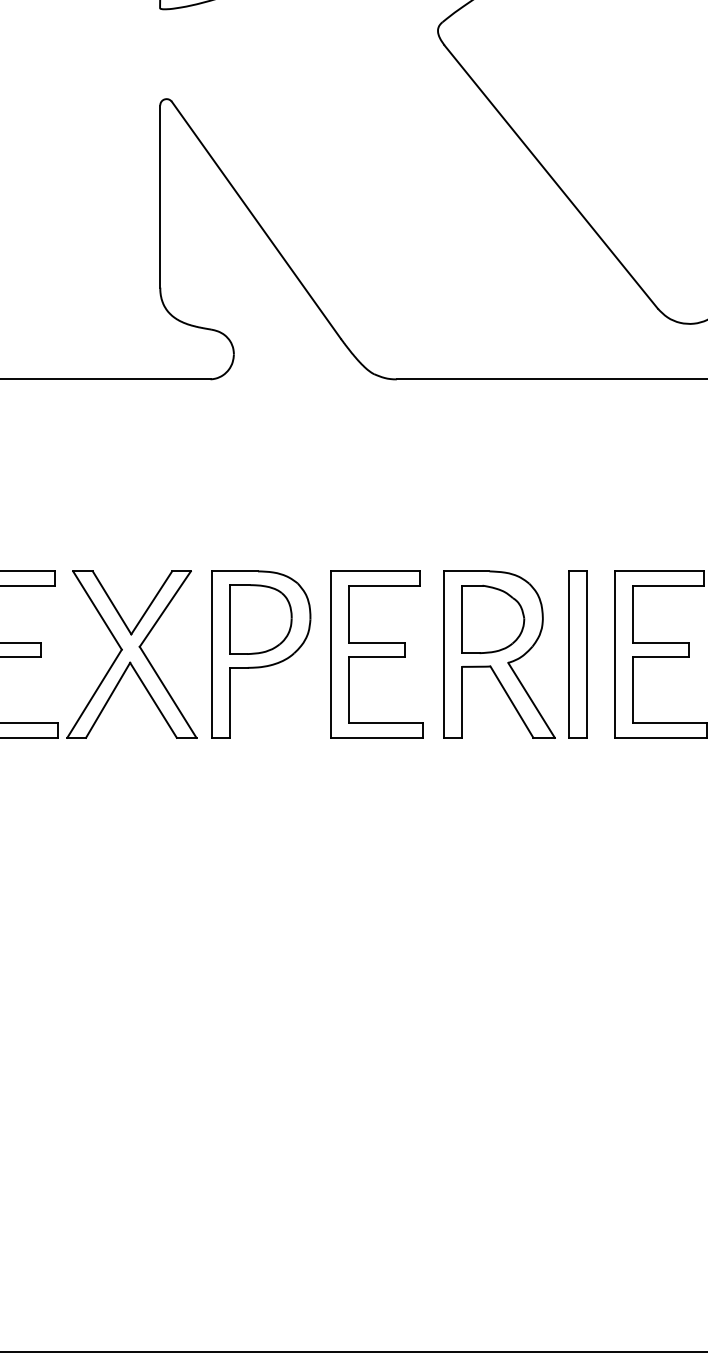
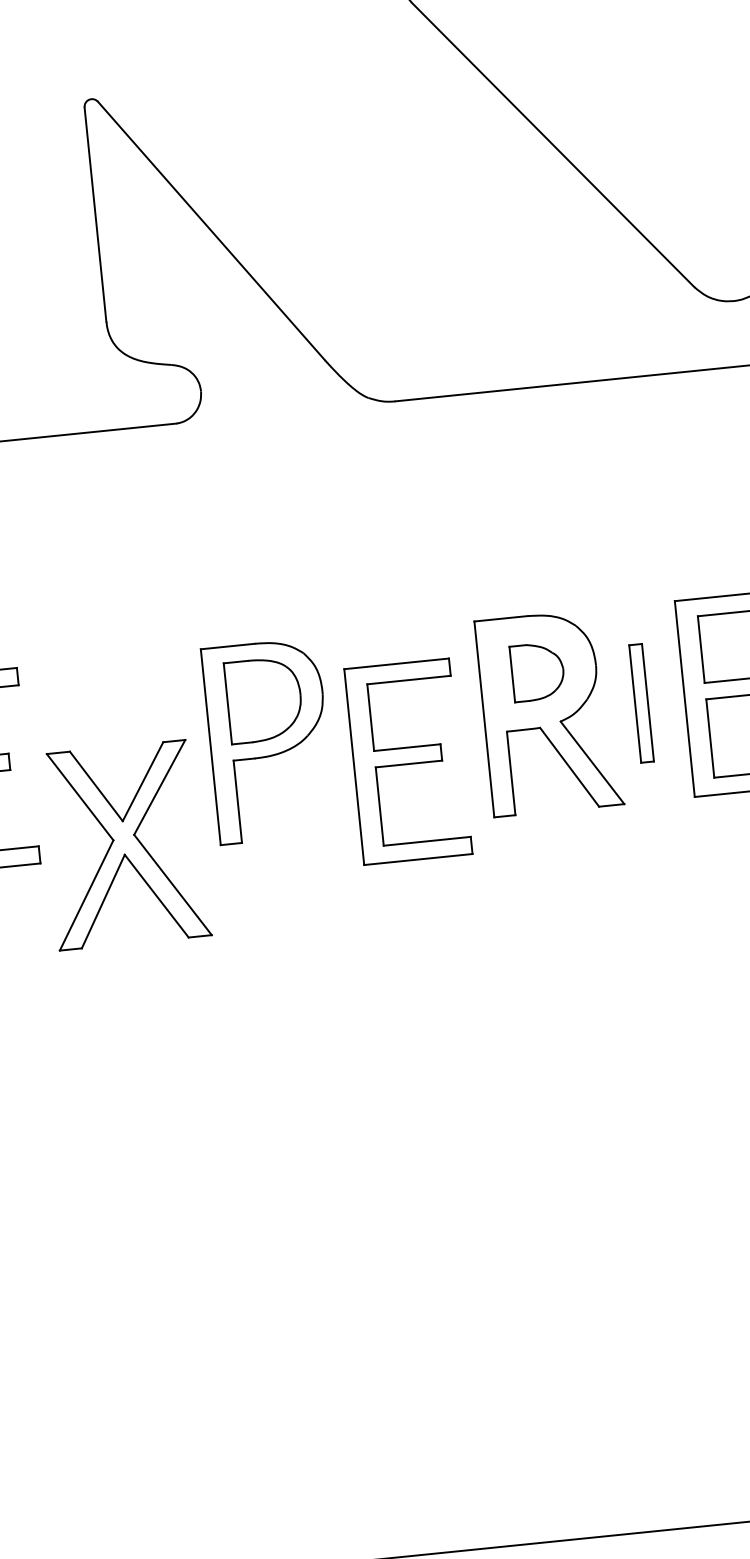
part: (493, 618) -> (537, 671), size x0.7
part: (131, 654) -> (125, 844), moved
part: (376, 654) -> (408, 761), moved
part: (577, 654) -> (641, 703), size x0.6

